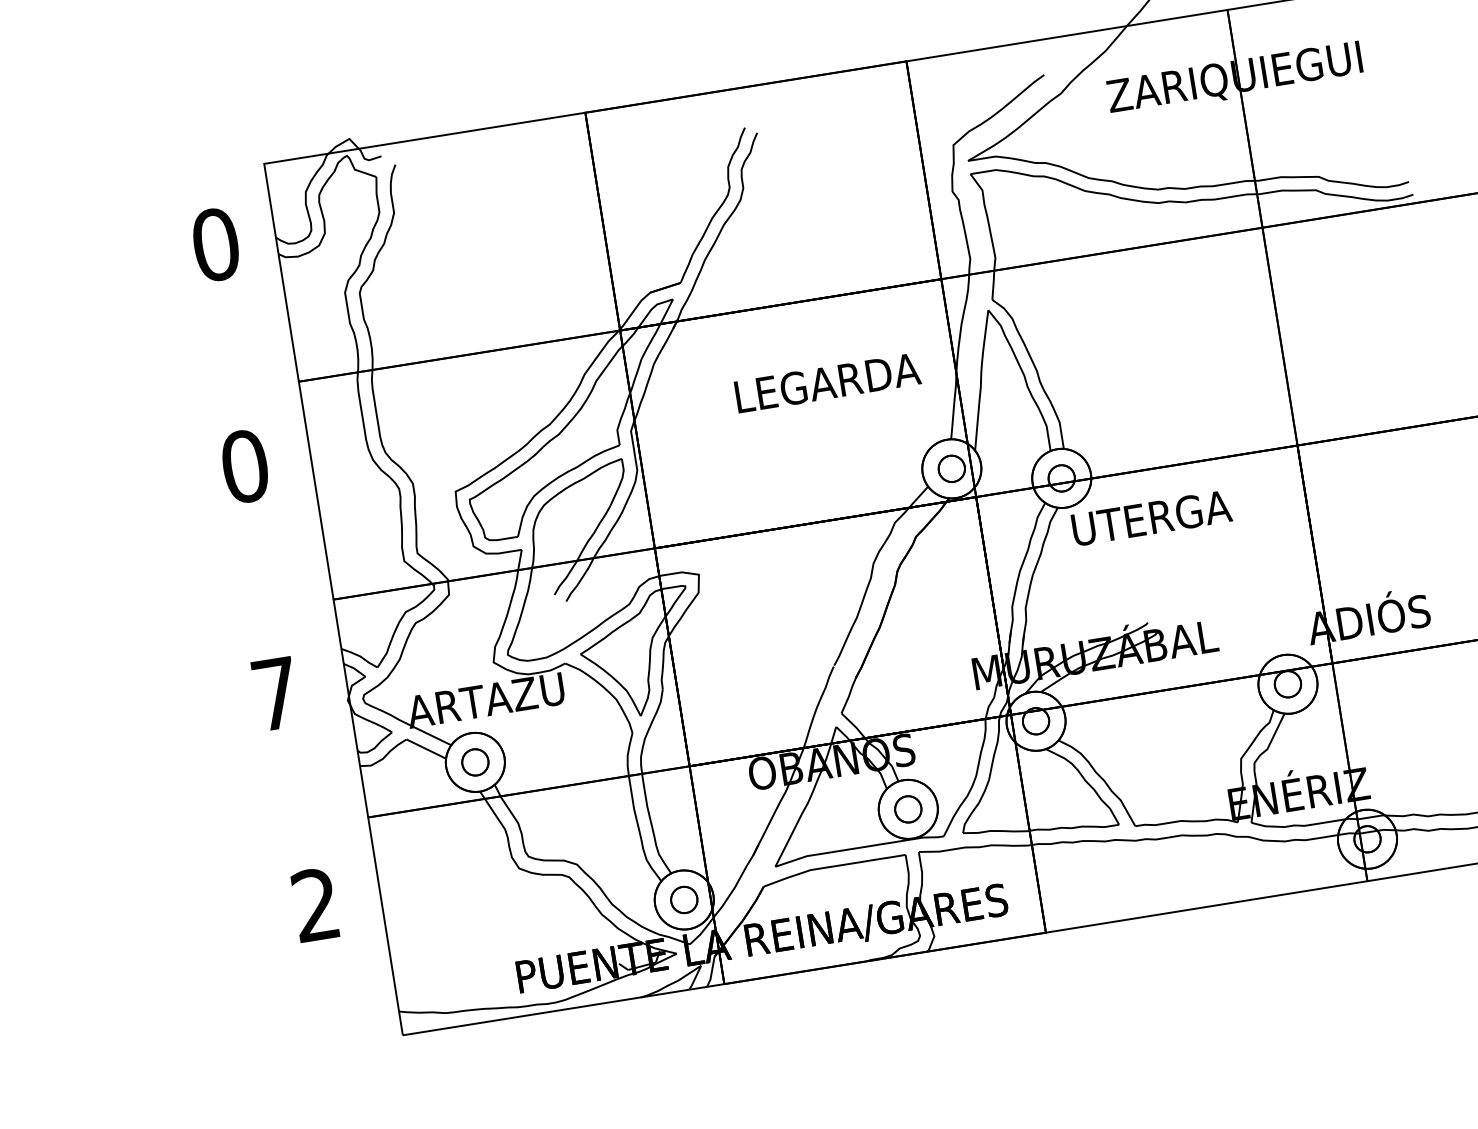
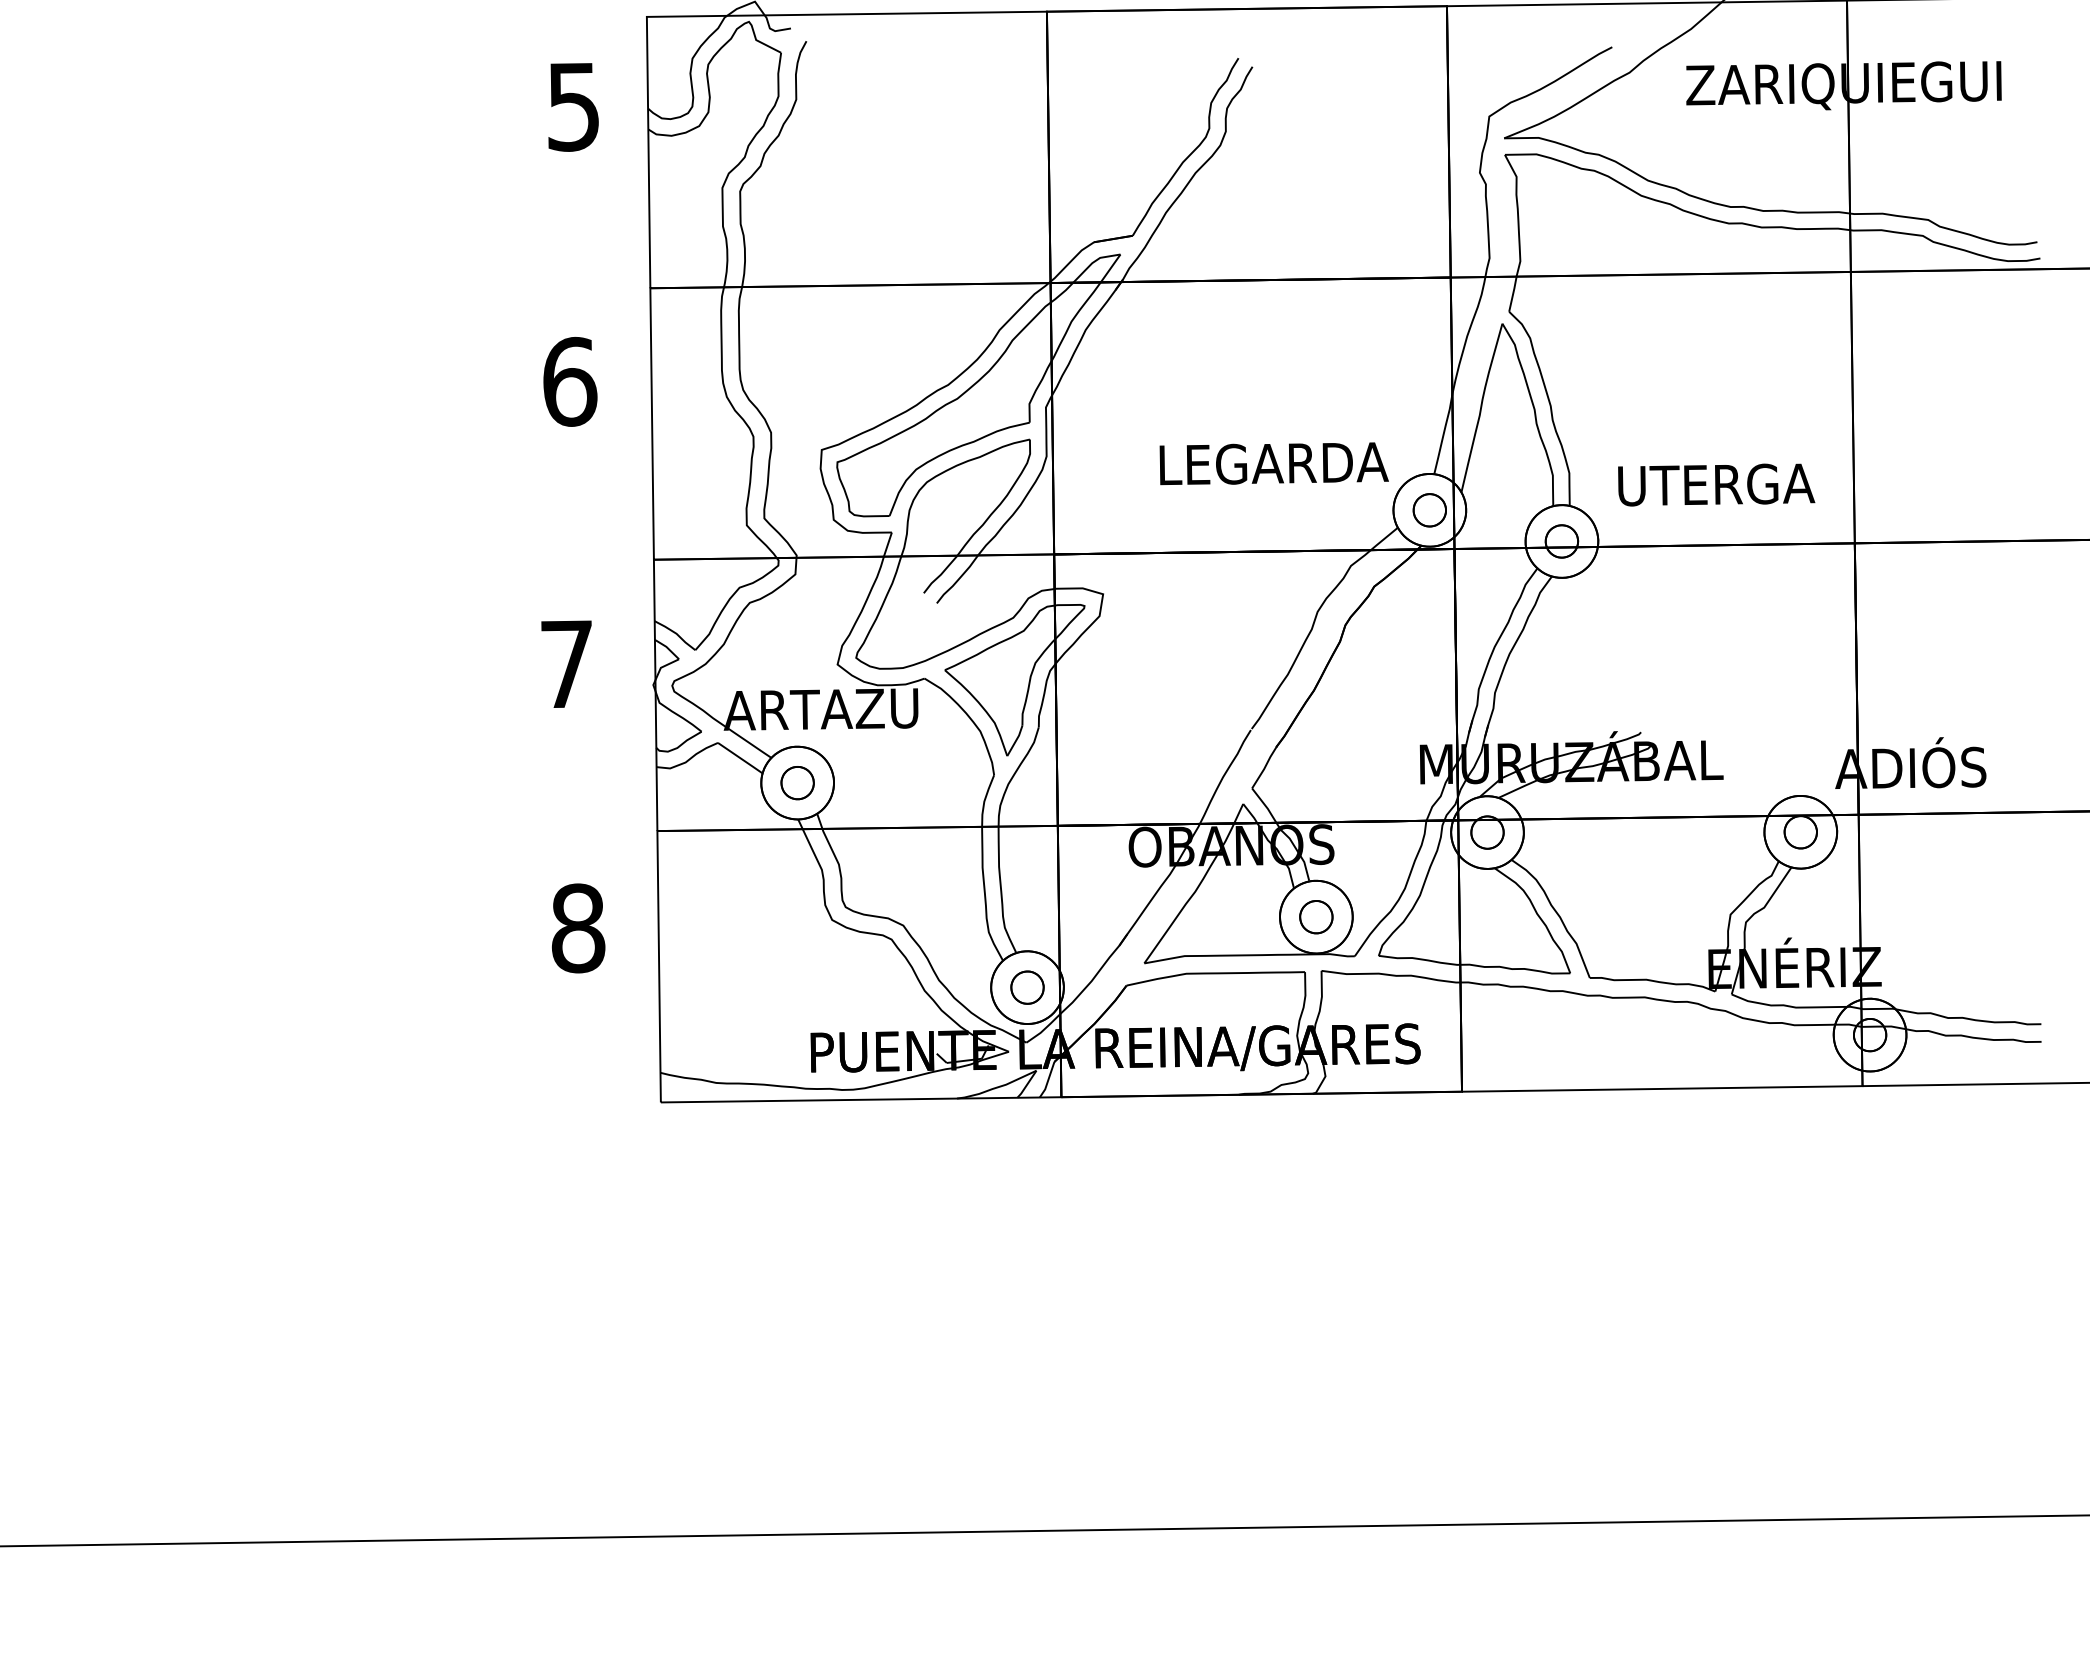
text: (215, 244) -> (573, 106), 0 -> 5
text: (827, 382) -> (1273, 463), moved
text: (245, 466) -> (570, 381), 0 -> 6
text: (1151, 517) -> (1716, 484), moved
text: (316, 905) -> (578, 928), 2 -> 8

